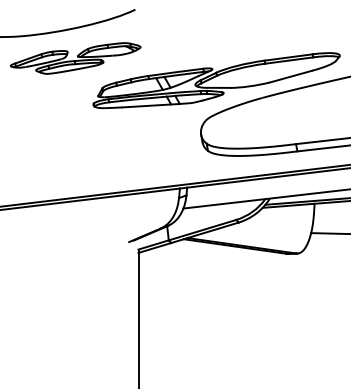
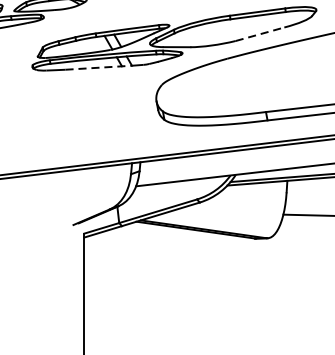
line: (290, 76) -> (259, 34), solid -> dashed
line: (151, 105) -> (99, 67), solid -> dashed

